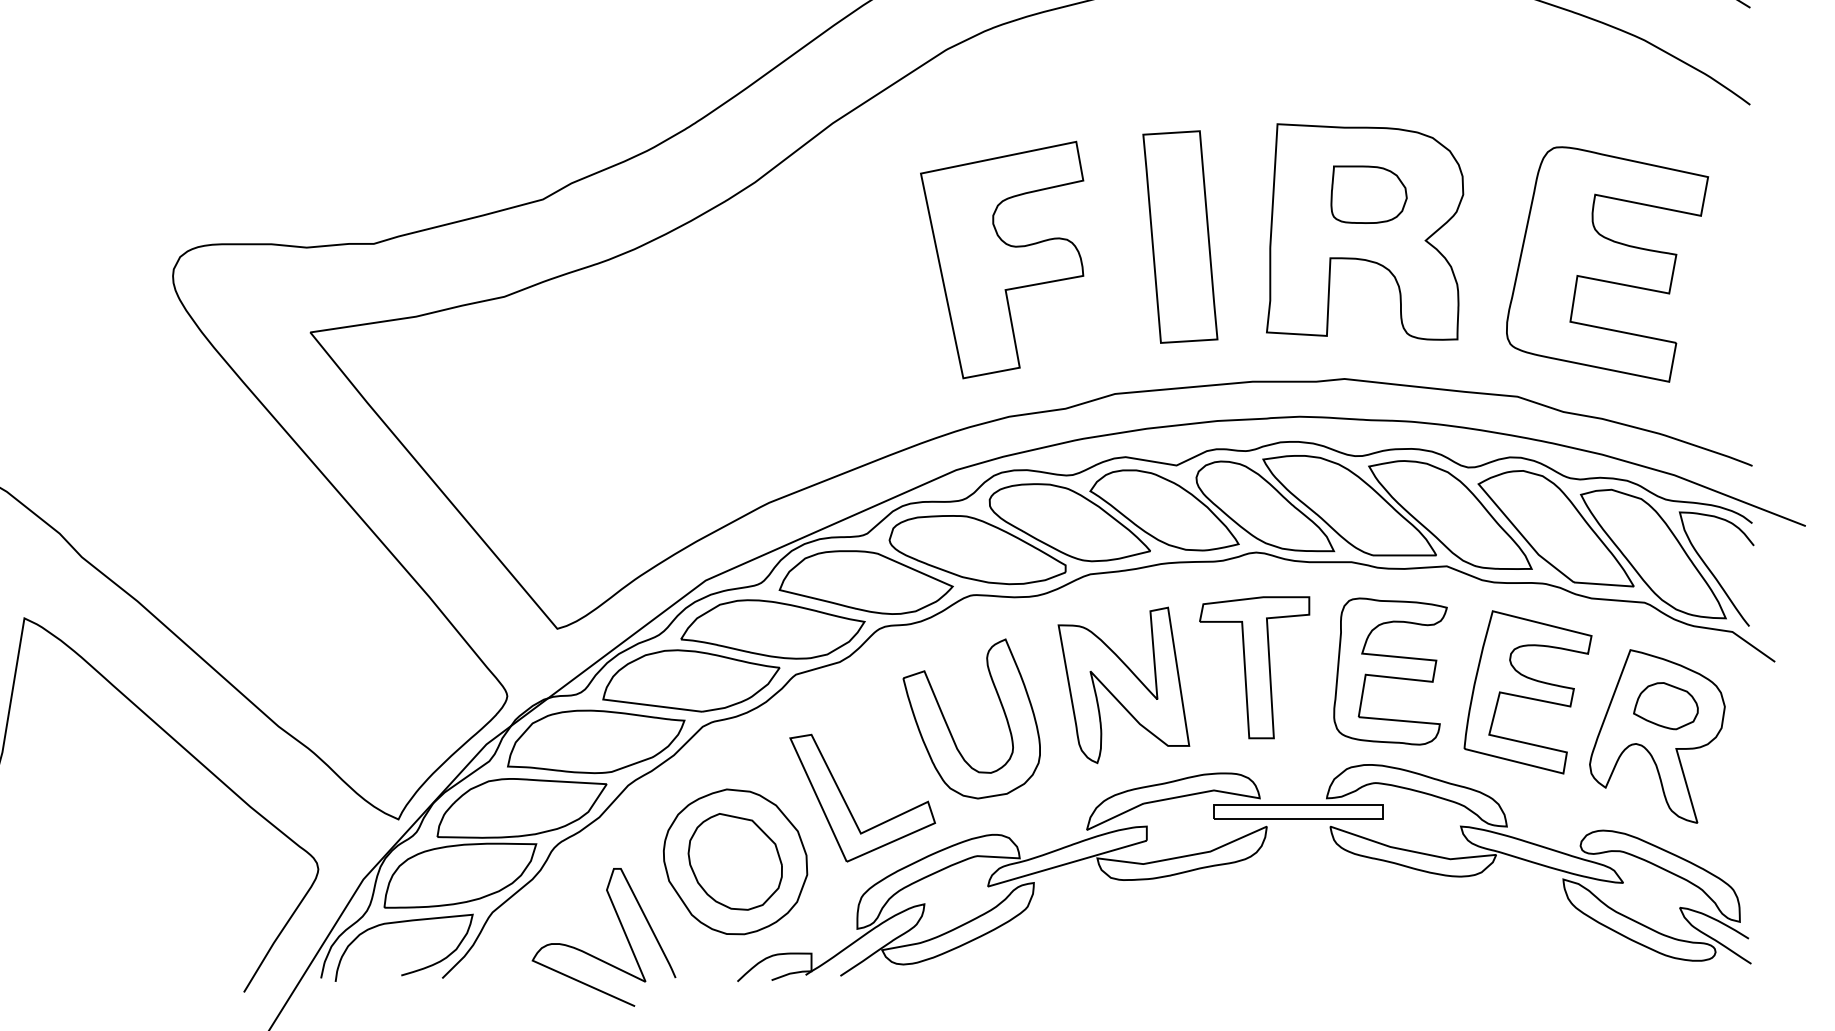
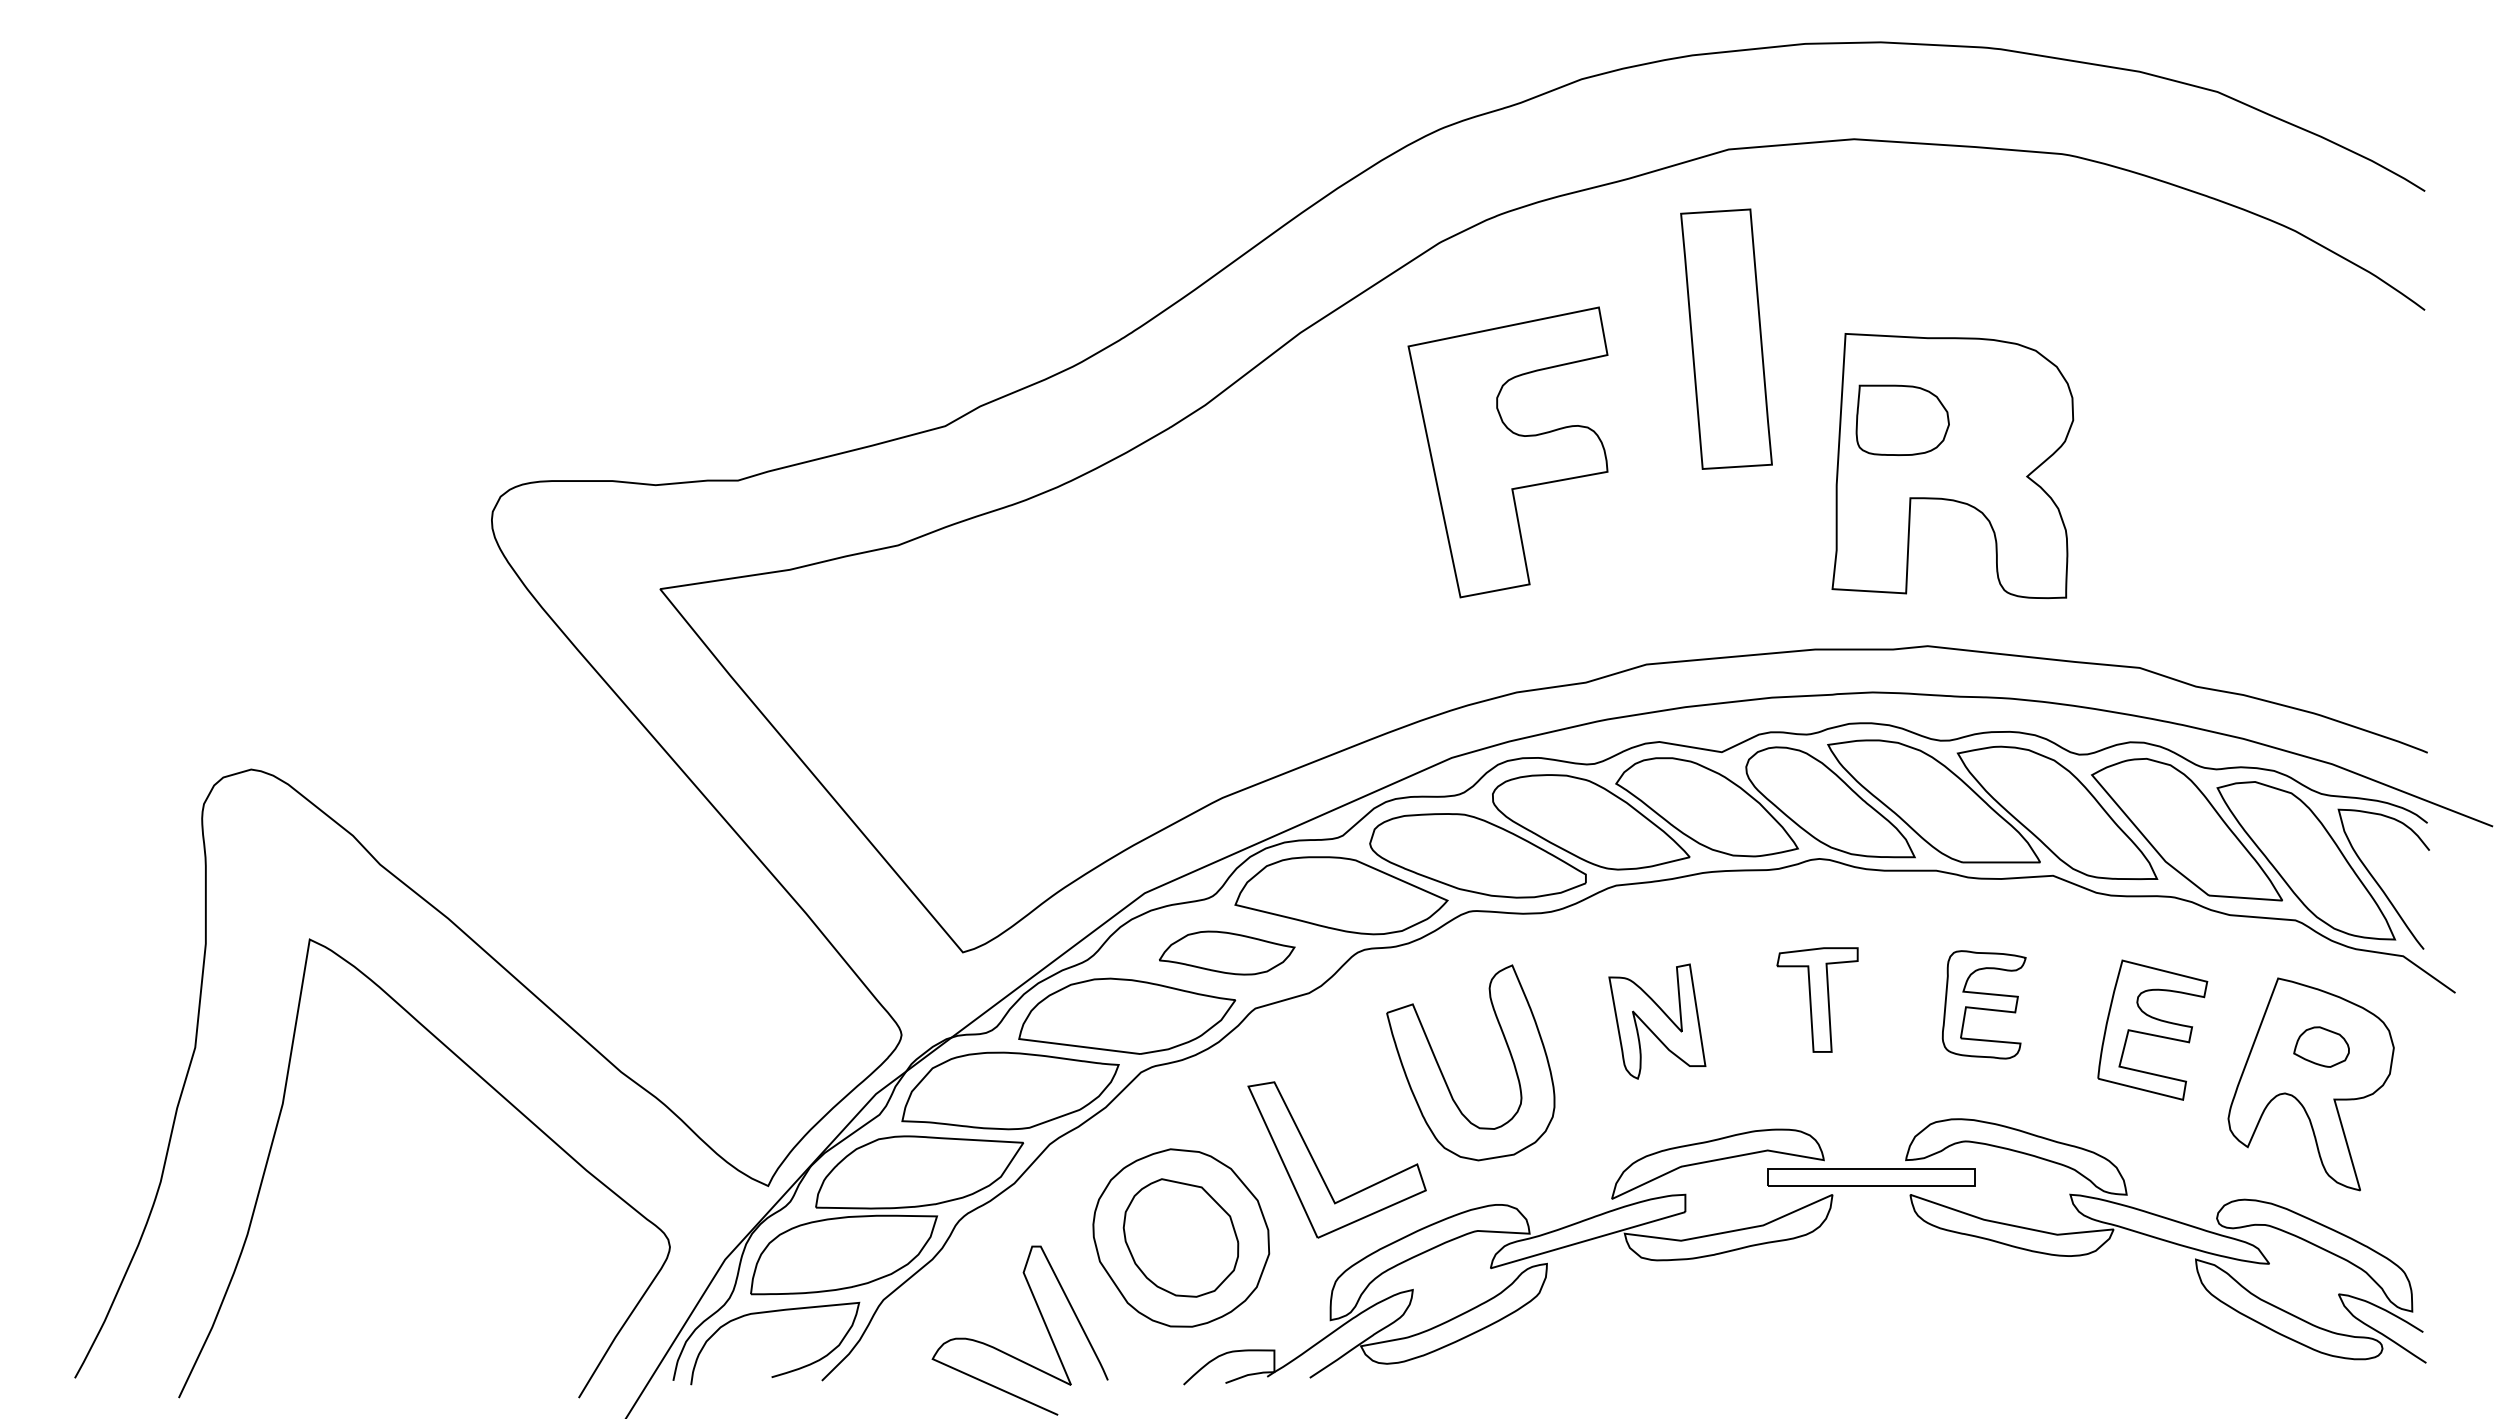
part: (1368, 194) -> (1902, 419), moved
part: (1180, 236) -> (1726, 338), moved
part: (1001, 260) -> (1507, 452), moved
part: (1607, 264) -> (2249, 505), removed
part: (772, 628) -> (1226, 952), size x0.6
part: (1254, 667) -> (1817, 999), size x0.6
part: (1390, 671) -> (1984, 1004), size x0.6
part: (1124, 685) -> (1657, 1021), size x0.6
part: (1527, 691) -> (2152, 1029), size x0.7
part: (1665, 705) -> (2321, 1046), size x0.7

